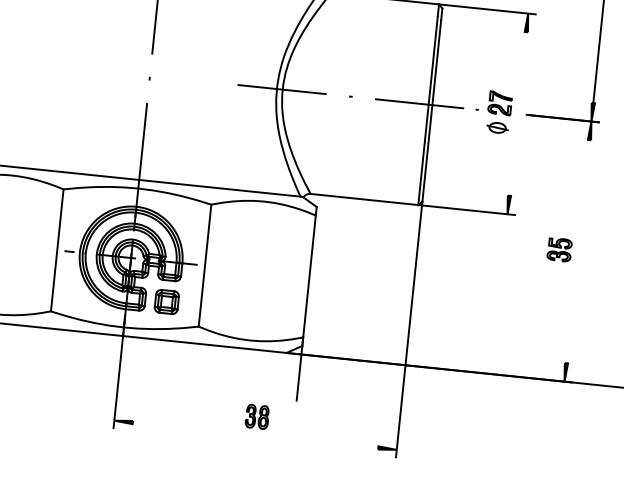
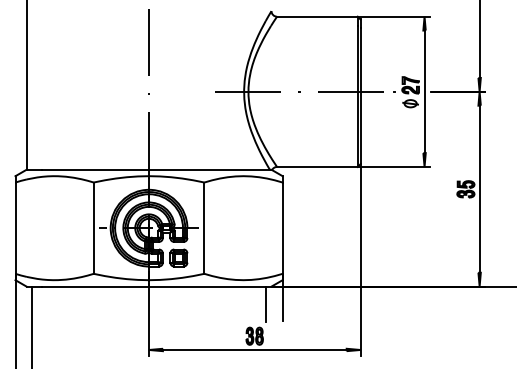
line: (517, 113) -> (424, 91), added
line: (577, 250) -> (479, 188), added
line: (276, 374) -> (265, 303), added
line: (255, 434) -> (254, 349), added

